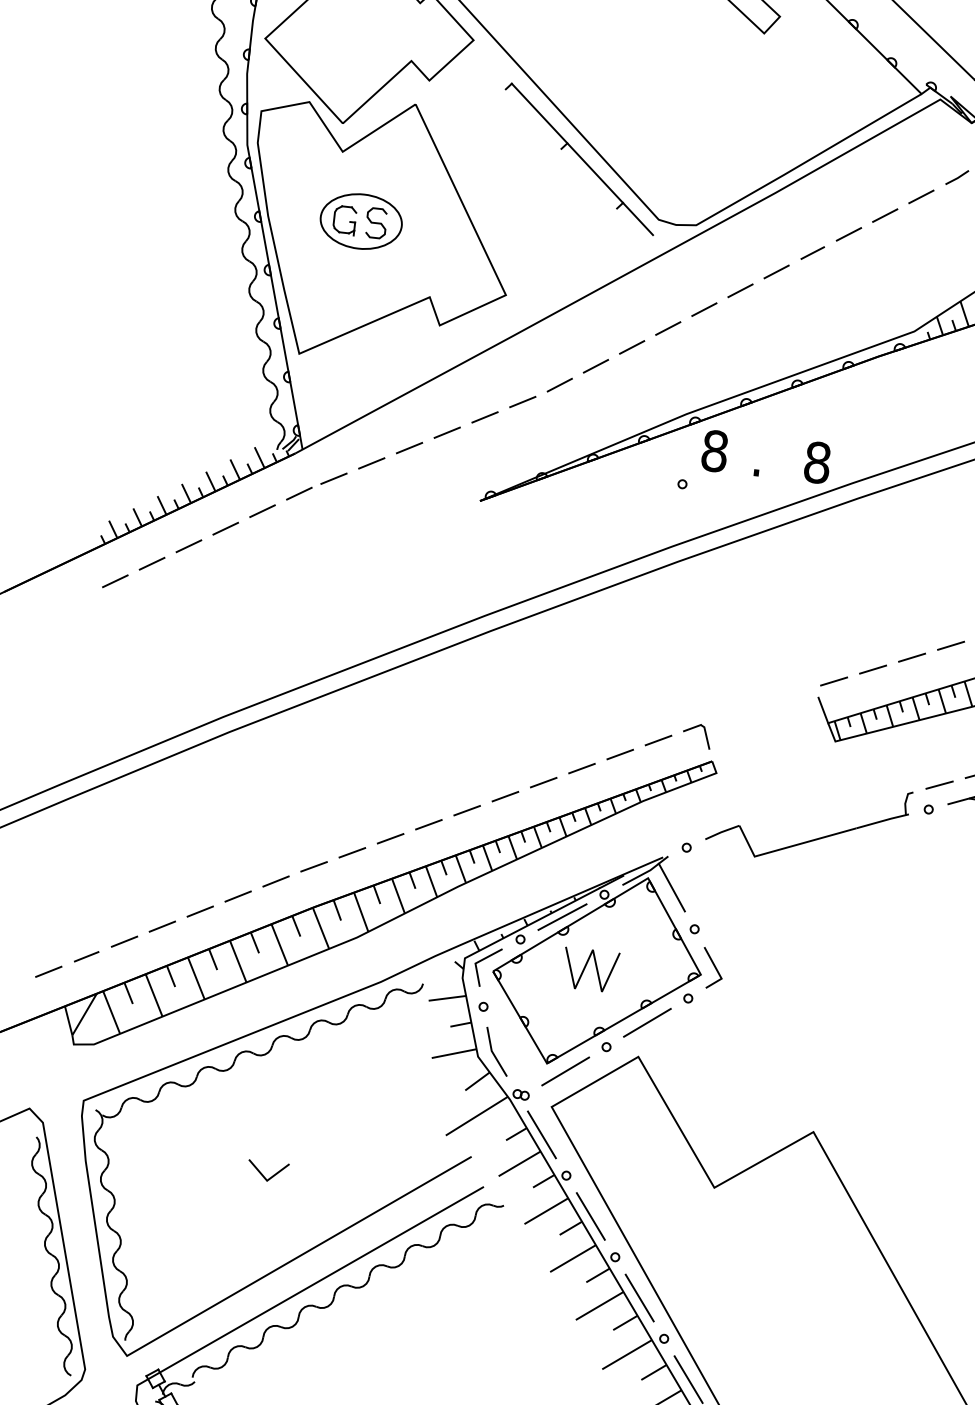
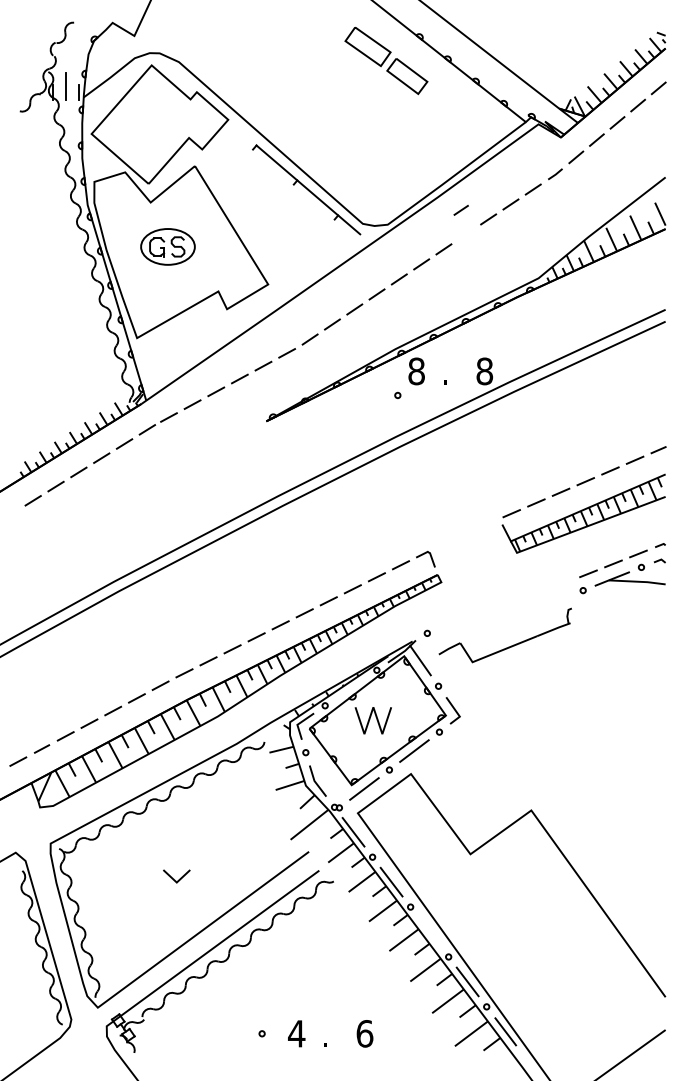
line: (811, 253) -> (460, 210), moved
part: (811, 838) -> (508, 646), moved
line: (561, 916) -> (350, 687), removed
line: (639, 1297) -> (429, 931), removed

